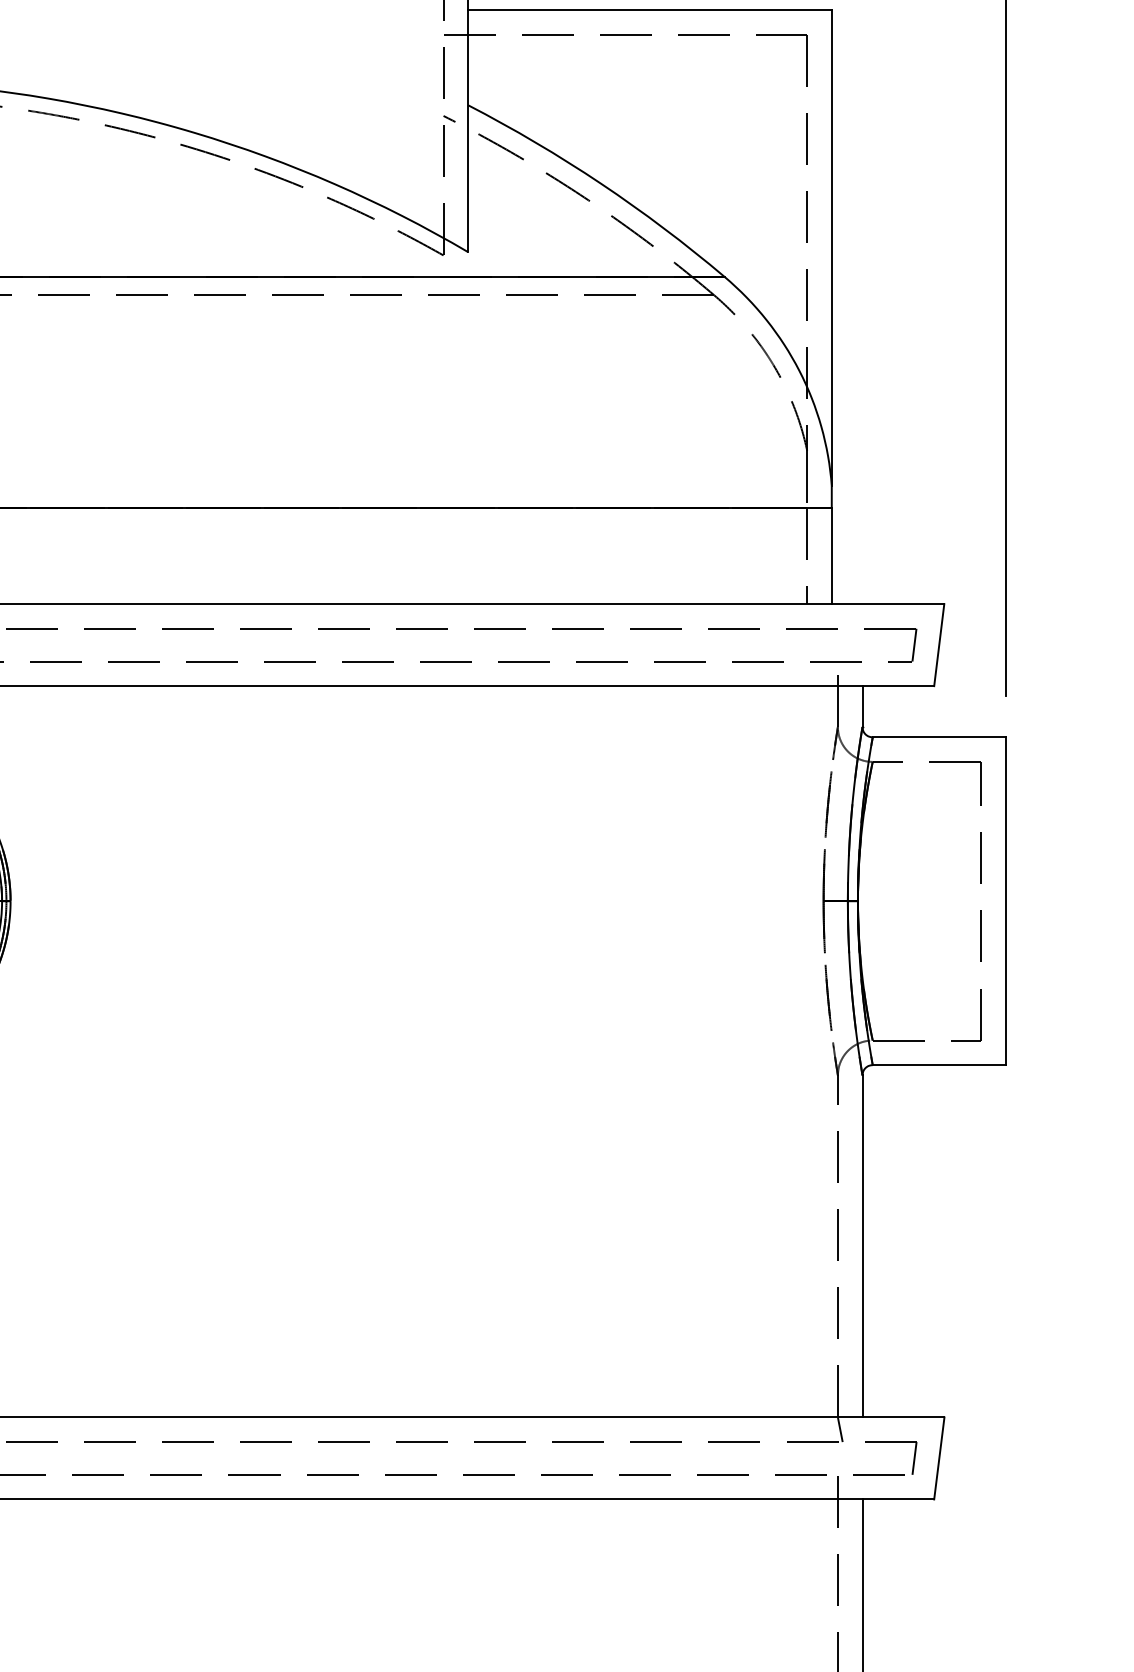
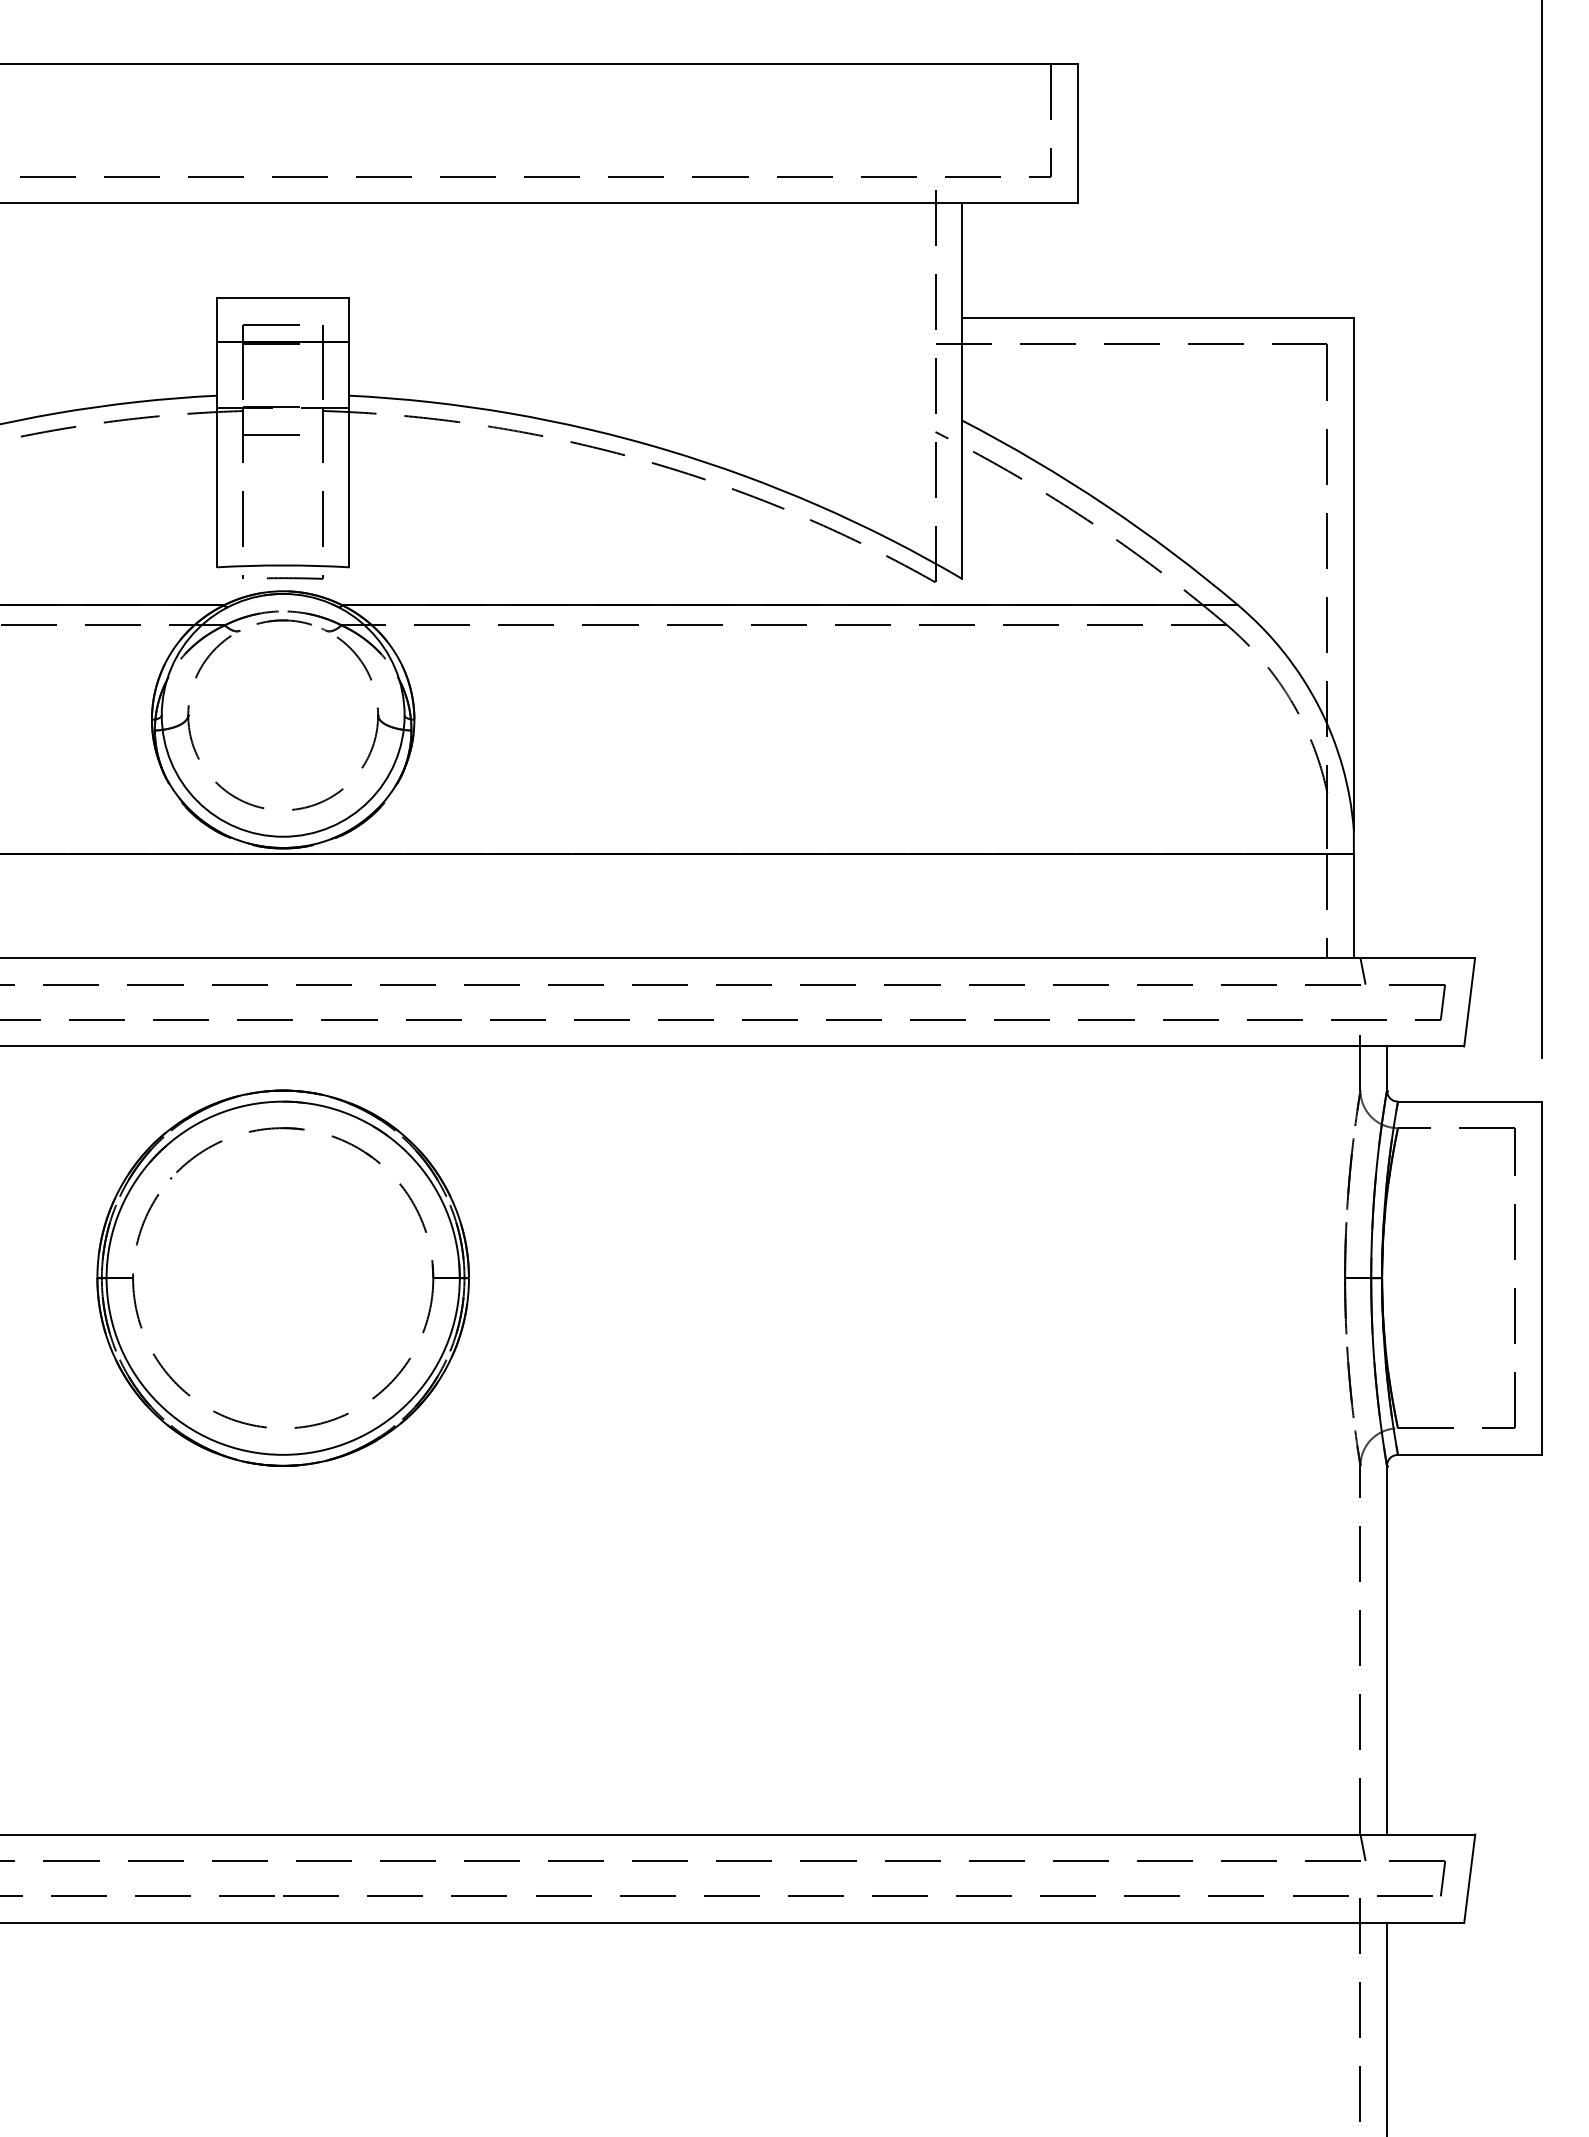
line: (839, 616) -> (1362, 971), added

